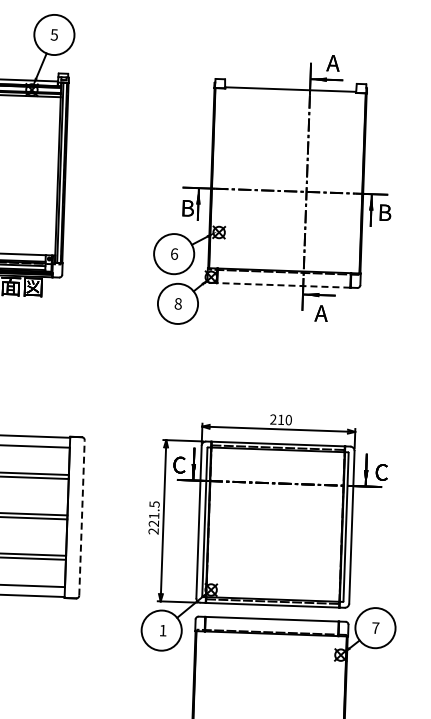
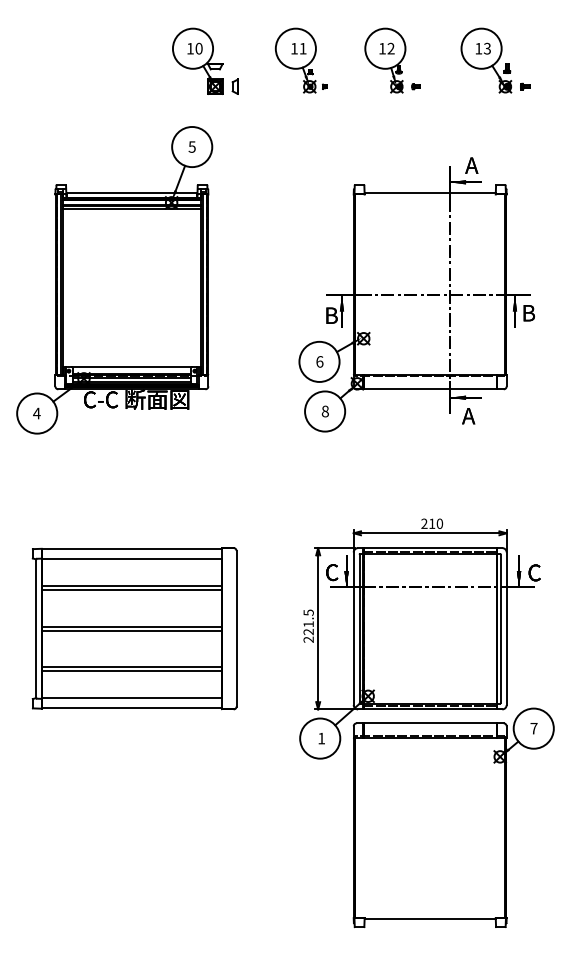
line: (284, 285) -> (430, 389), dashed -> solid
line: (81, 517) -> (236, 628), dashed -> solid

